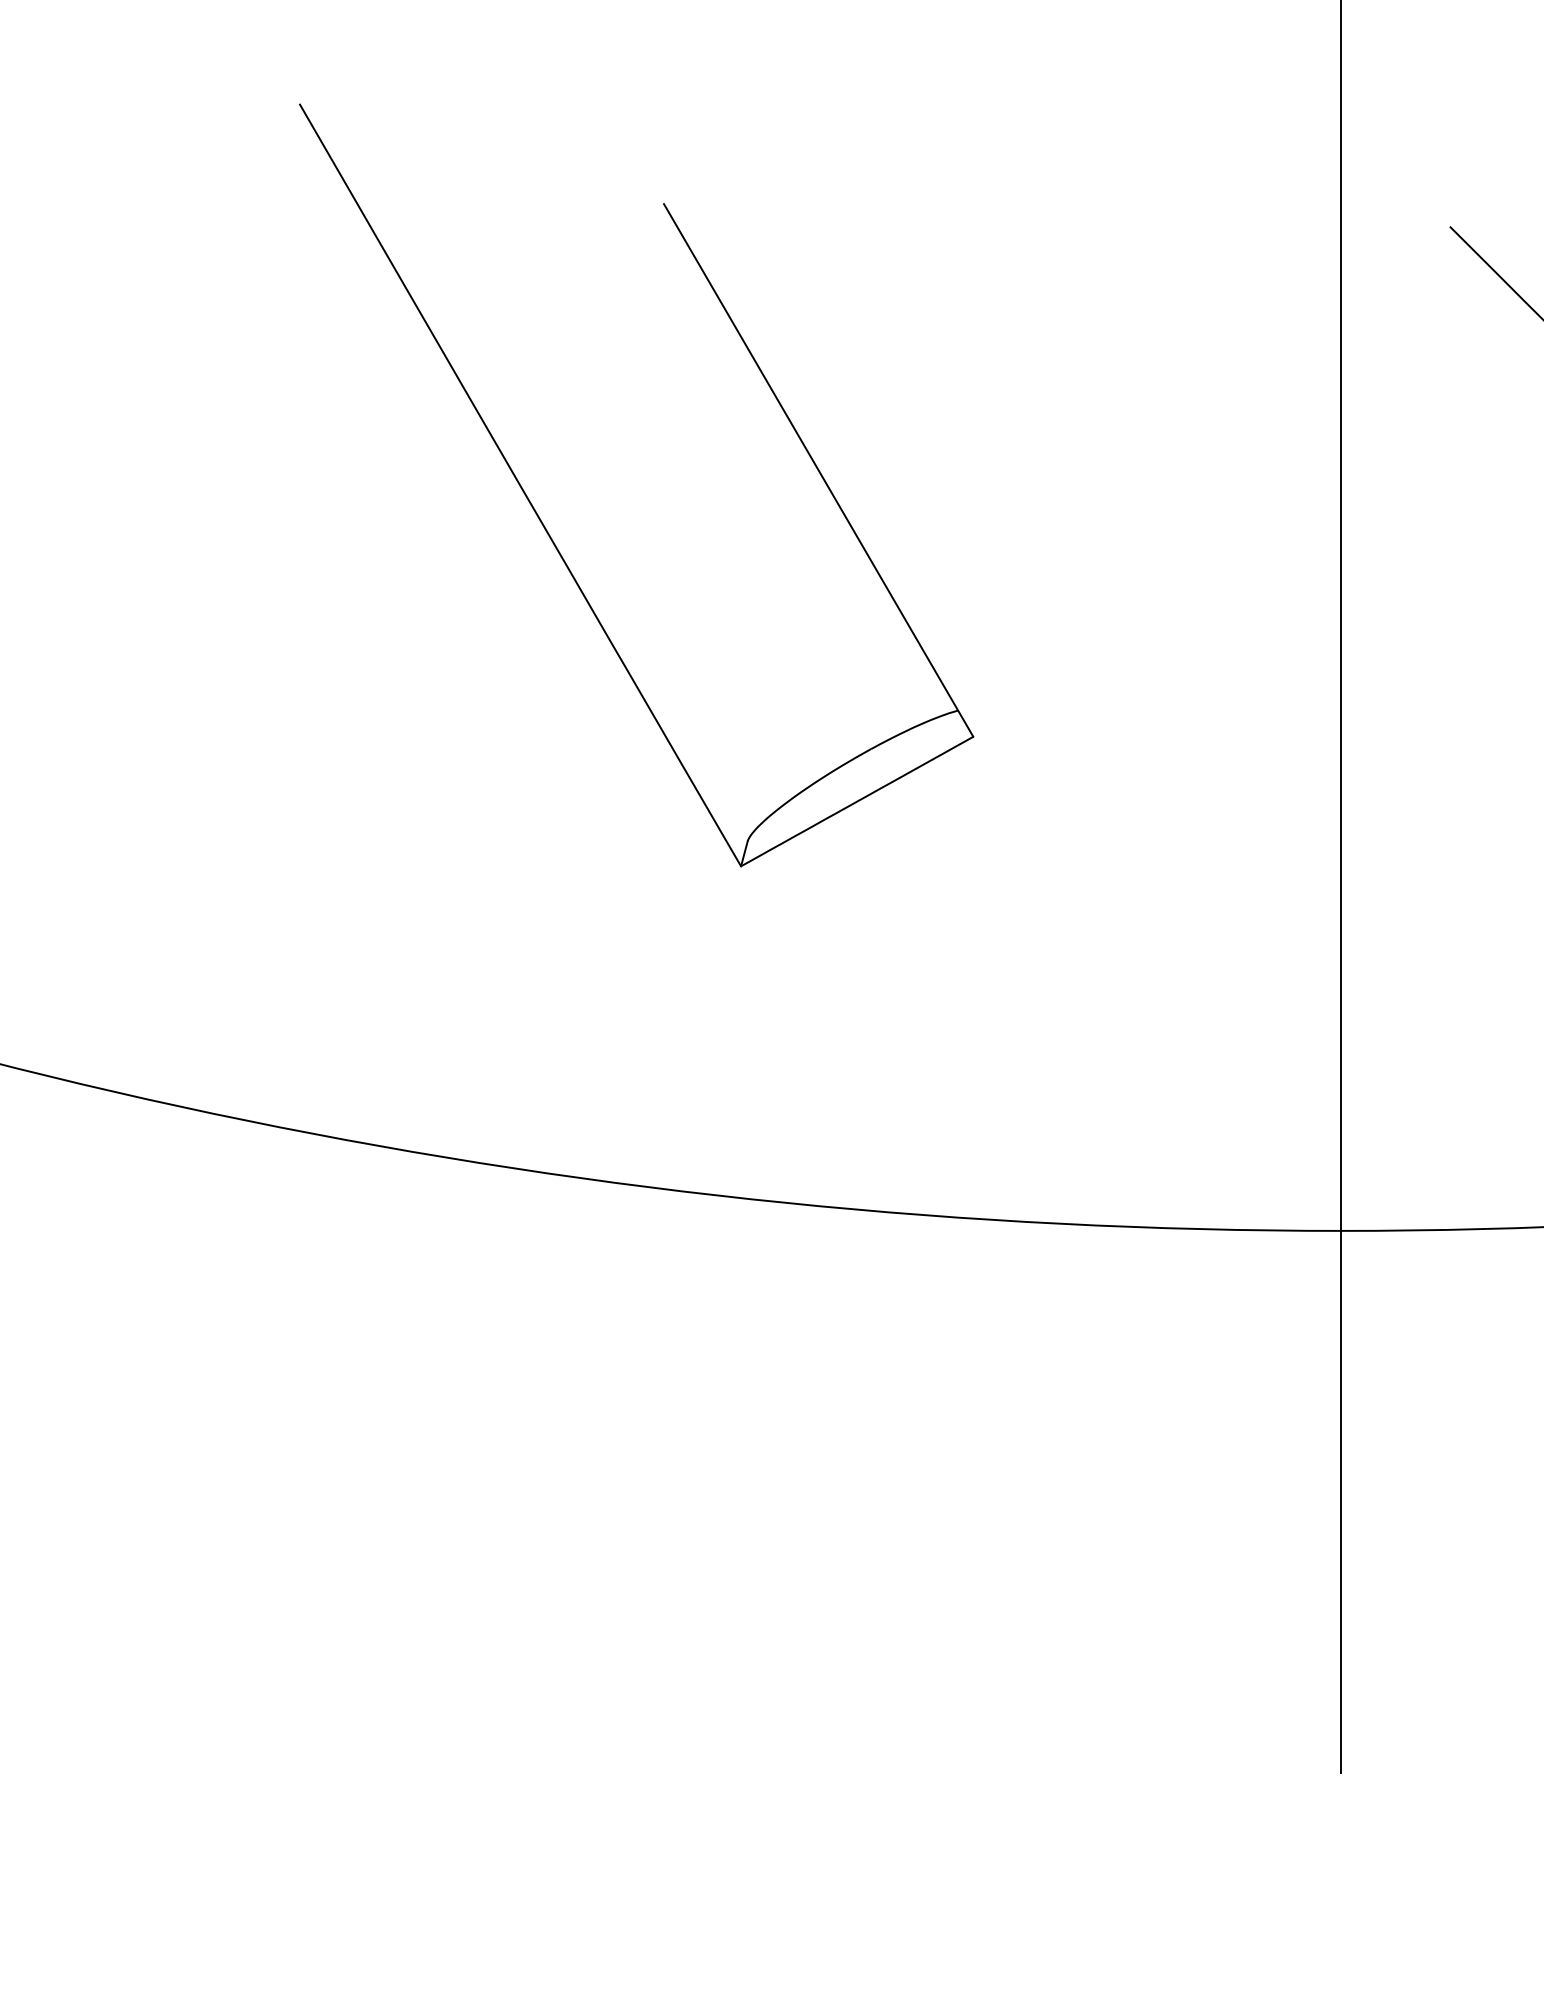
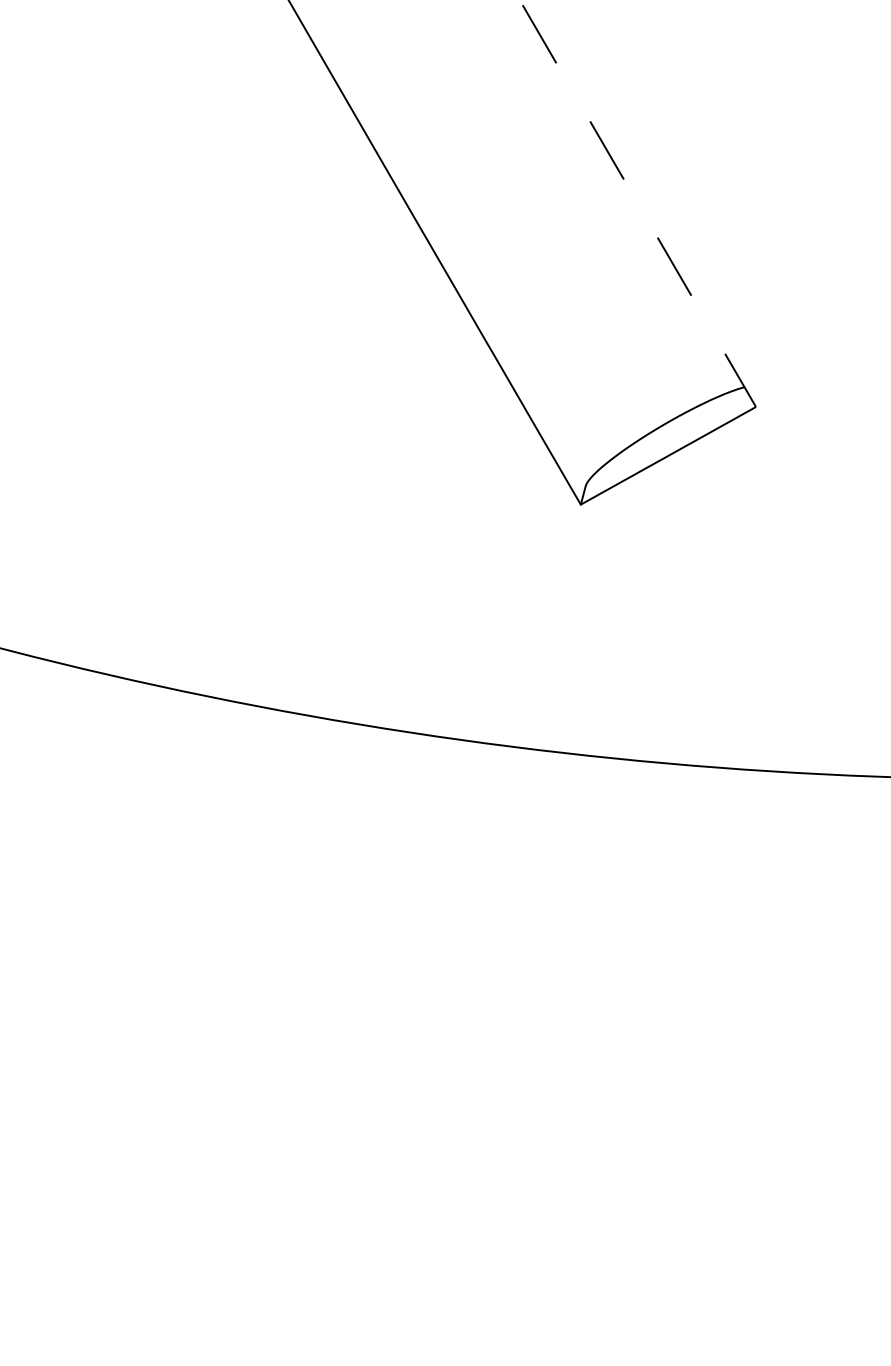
line: (818, 470) -> (639, 206), solid -> dashed

